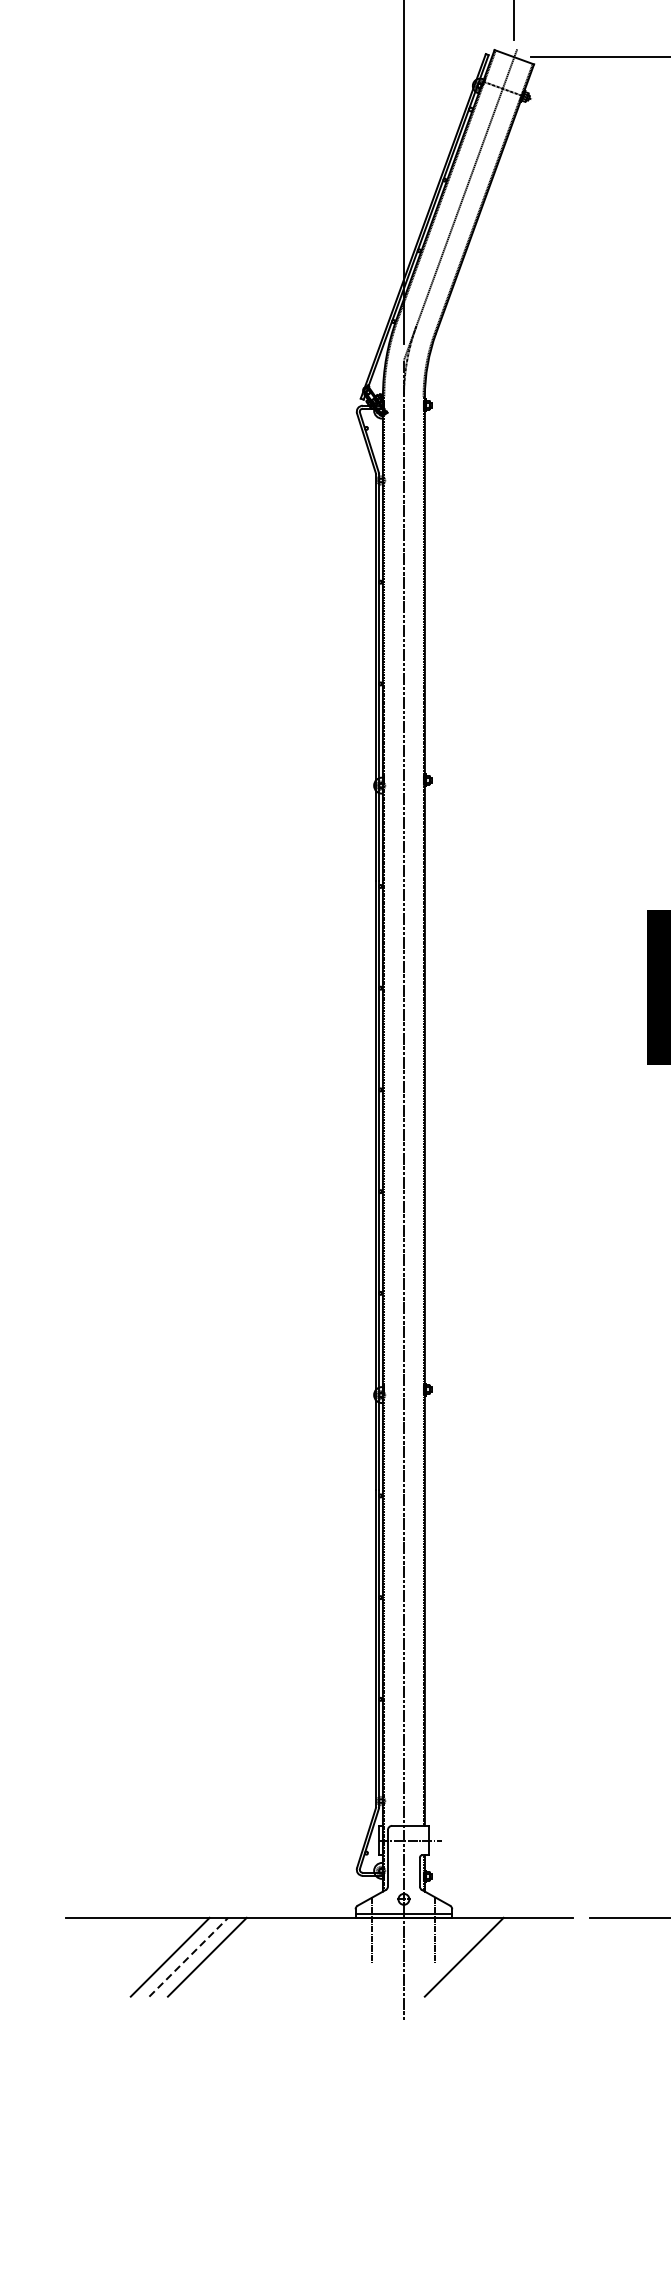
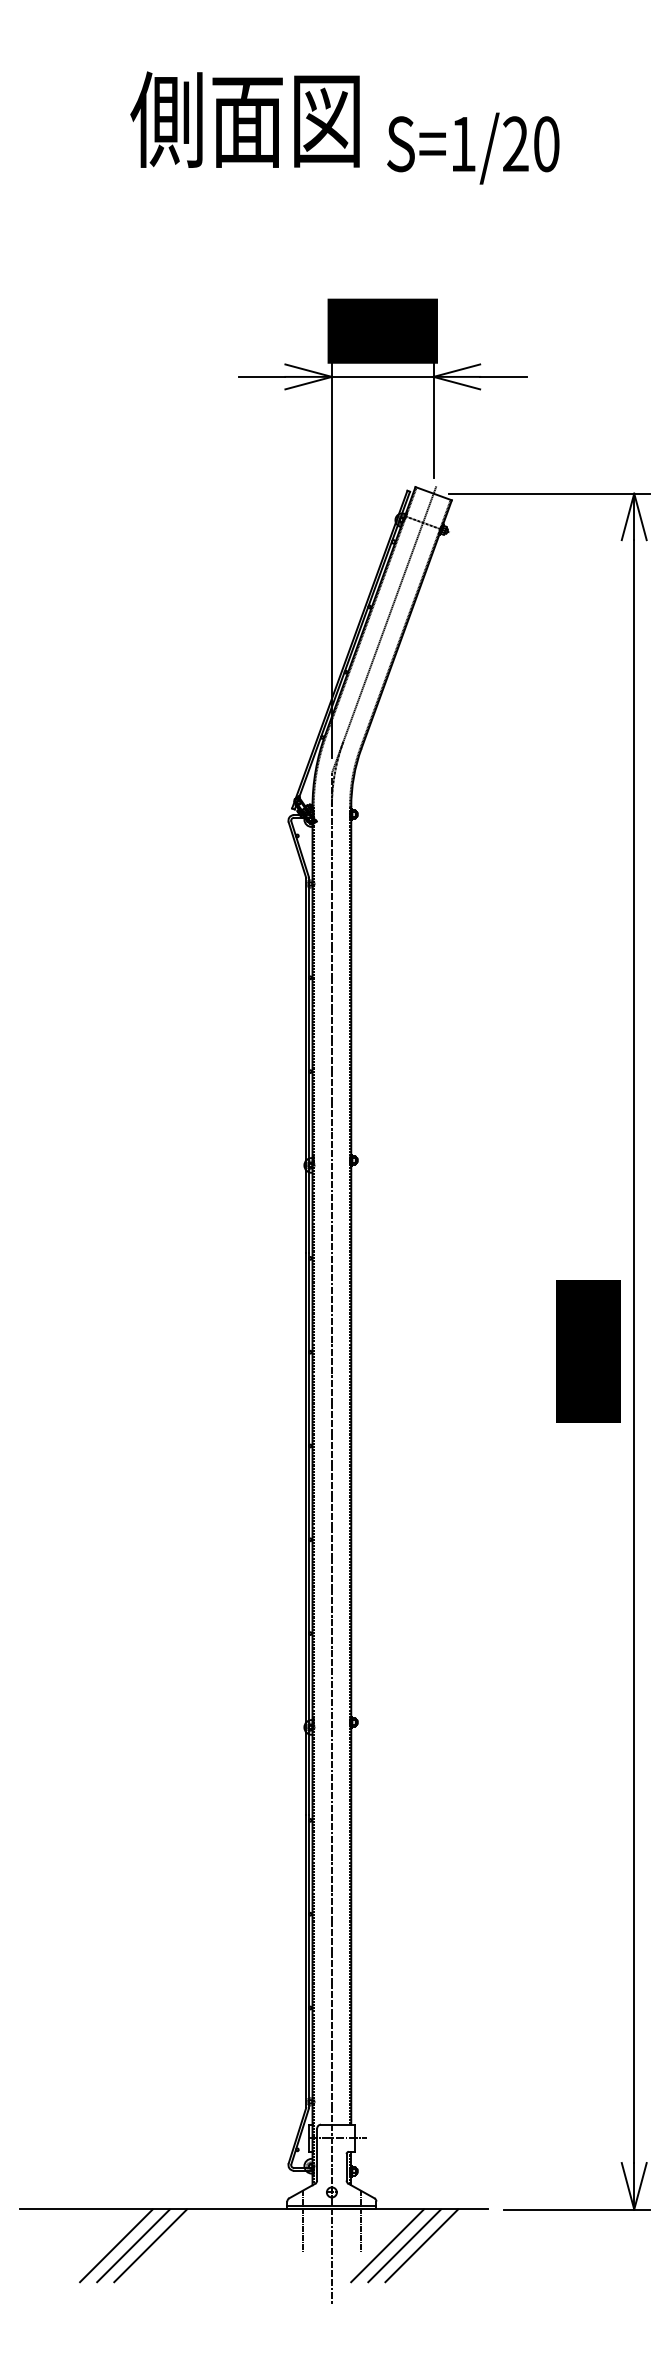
line: (188, 1956) -> (133, 2245), dashed -> solid
line: (482, 1956) -> (404, 2245), added
line: (501, 1956) -> (421, 2245), added

